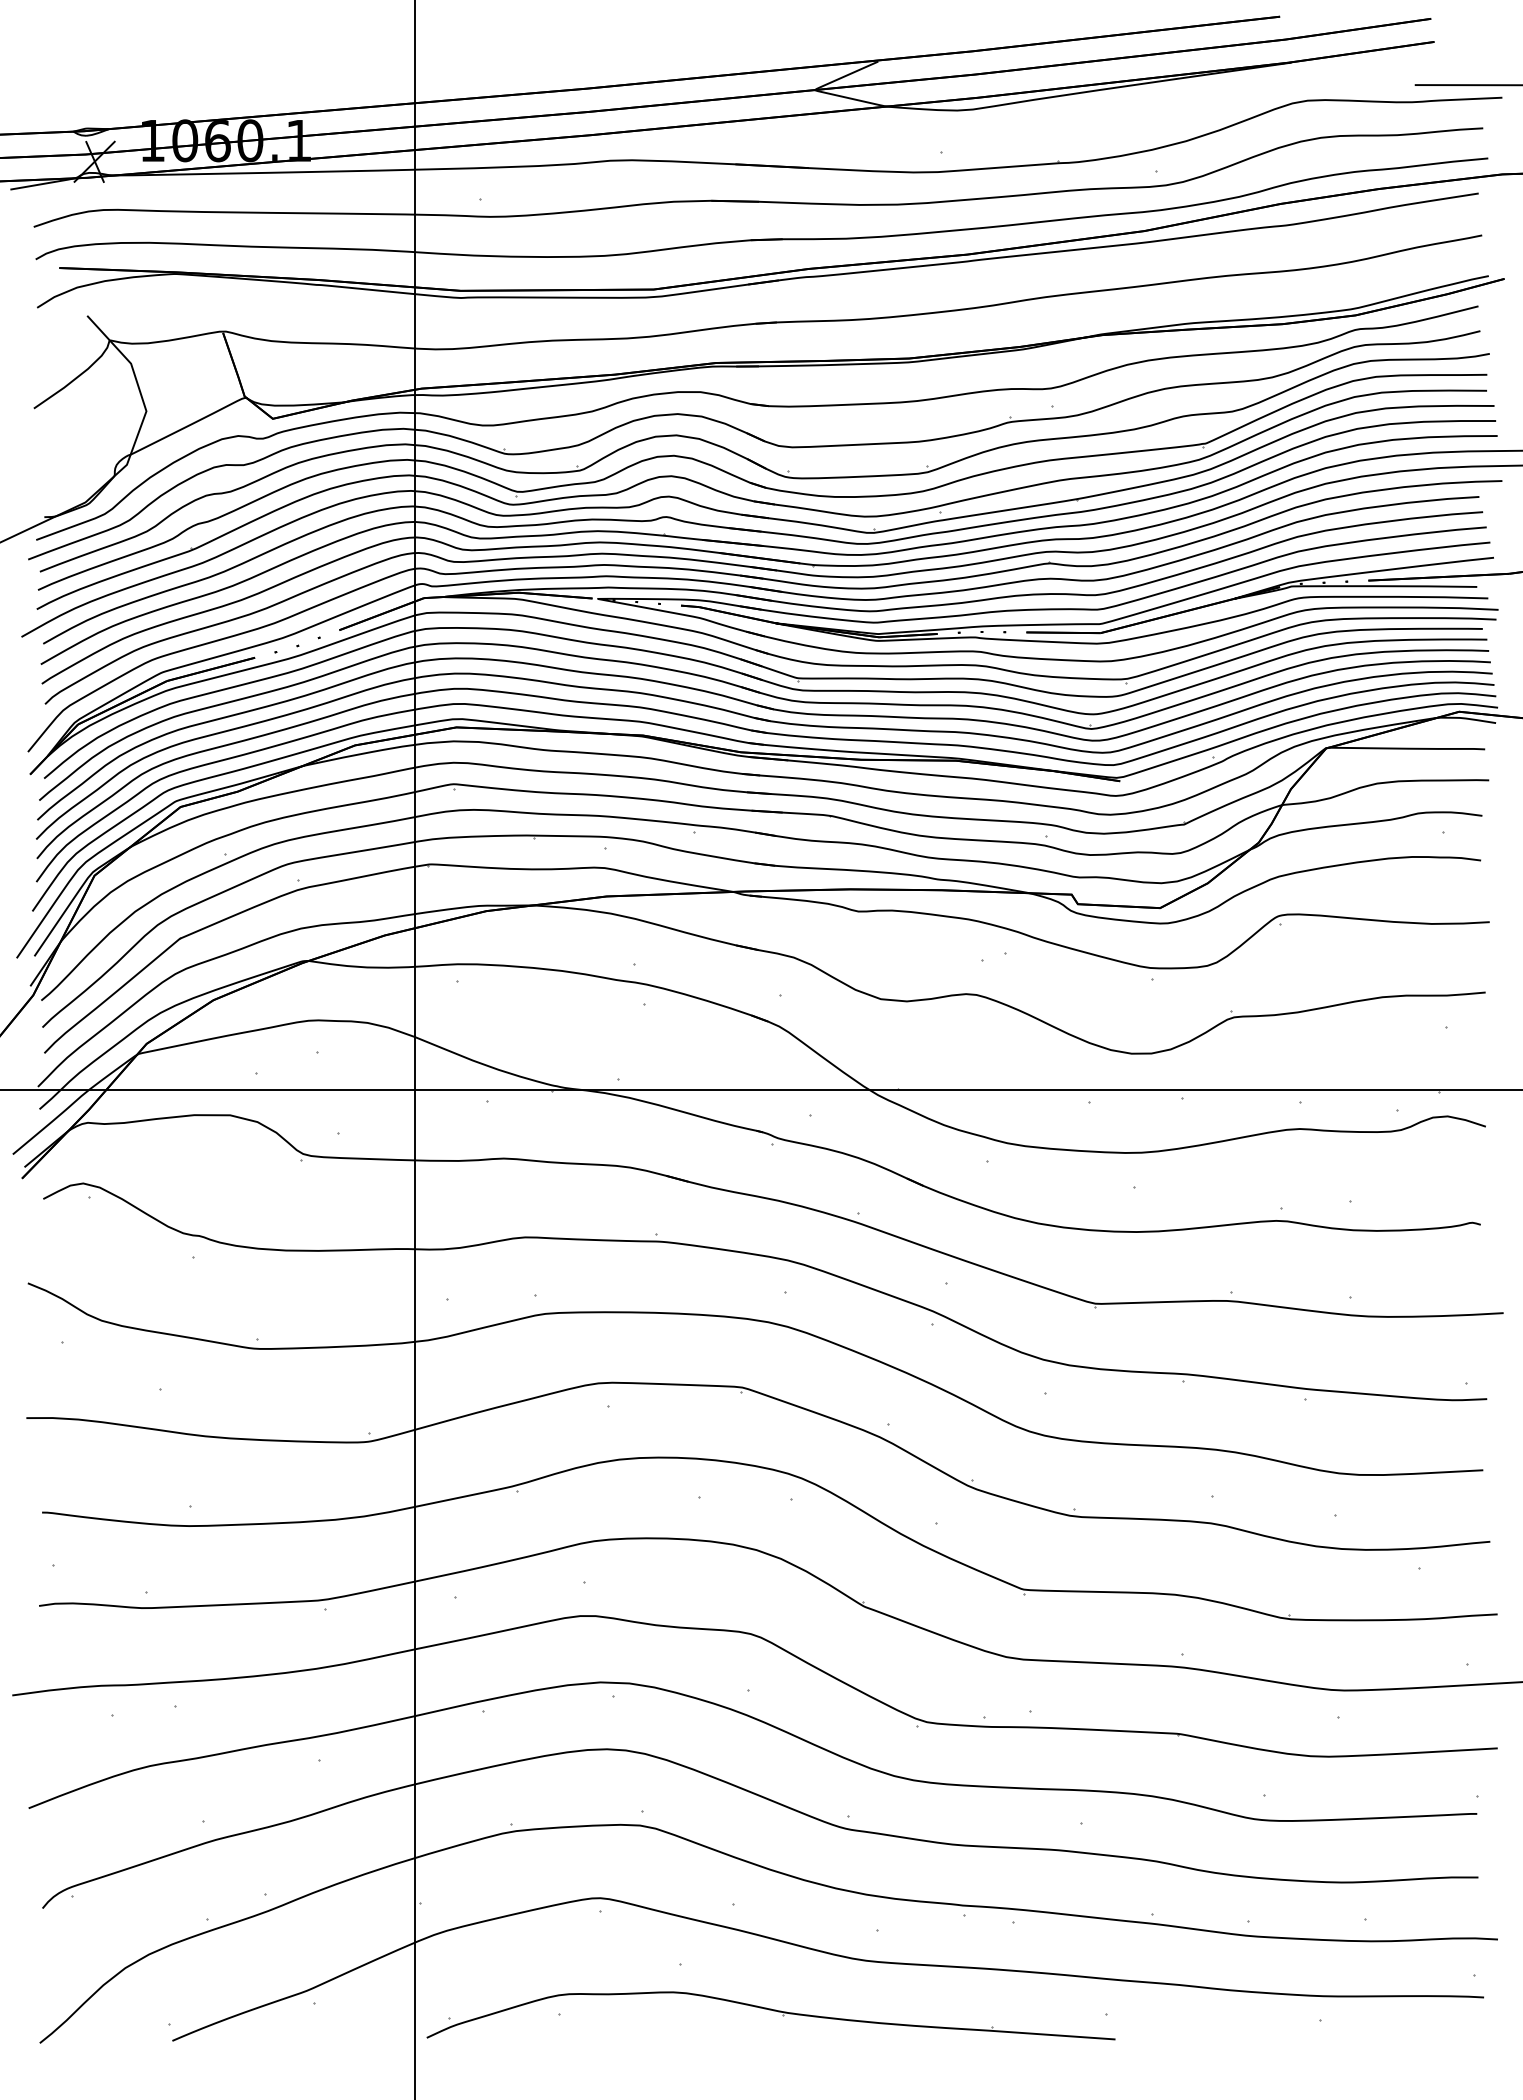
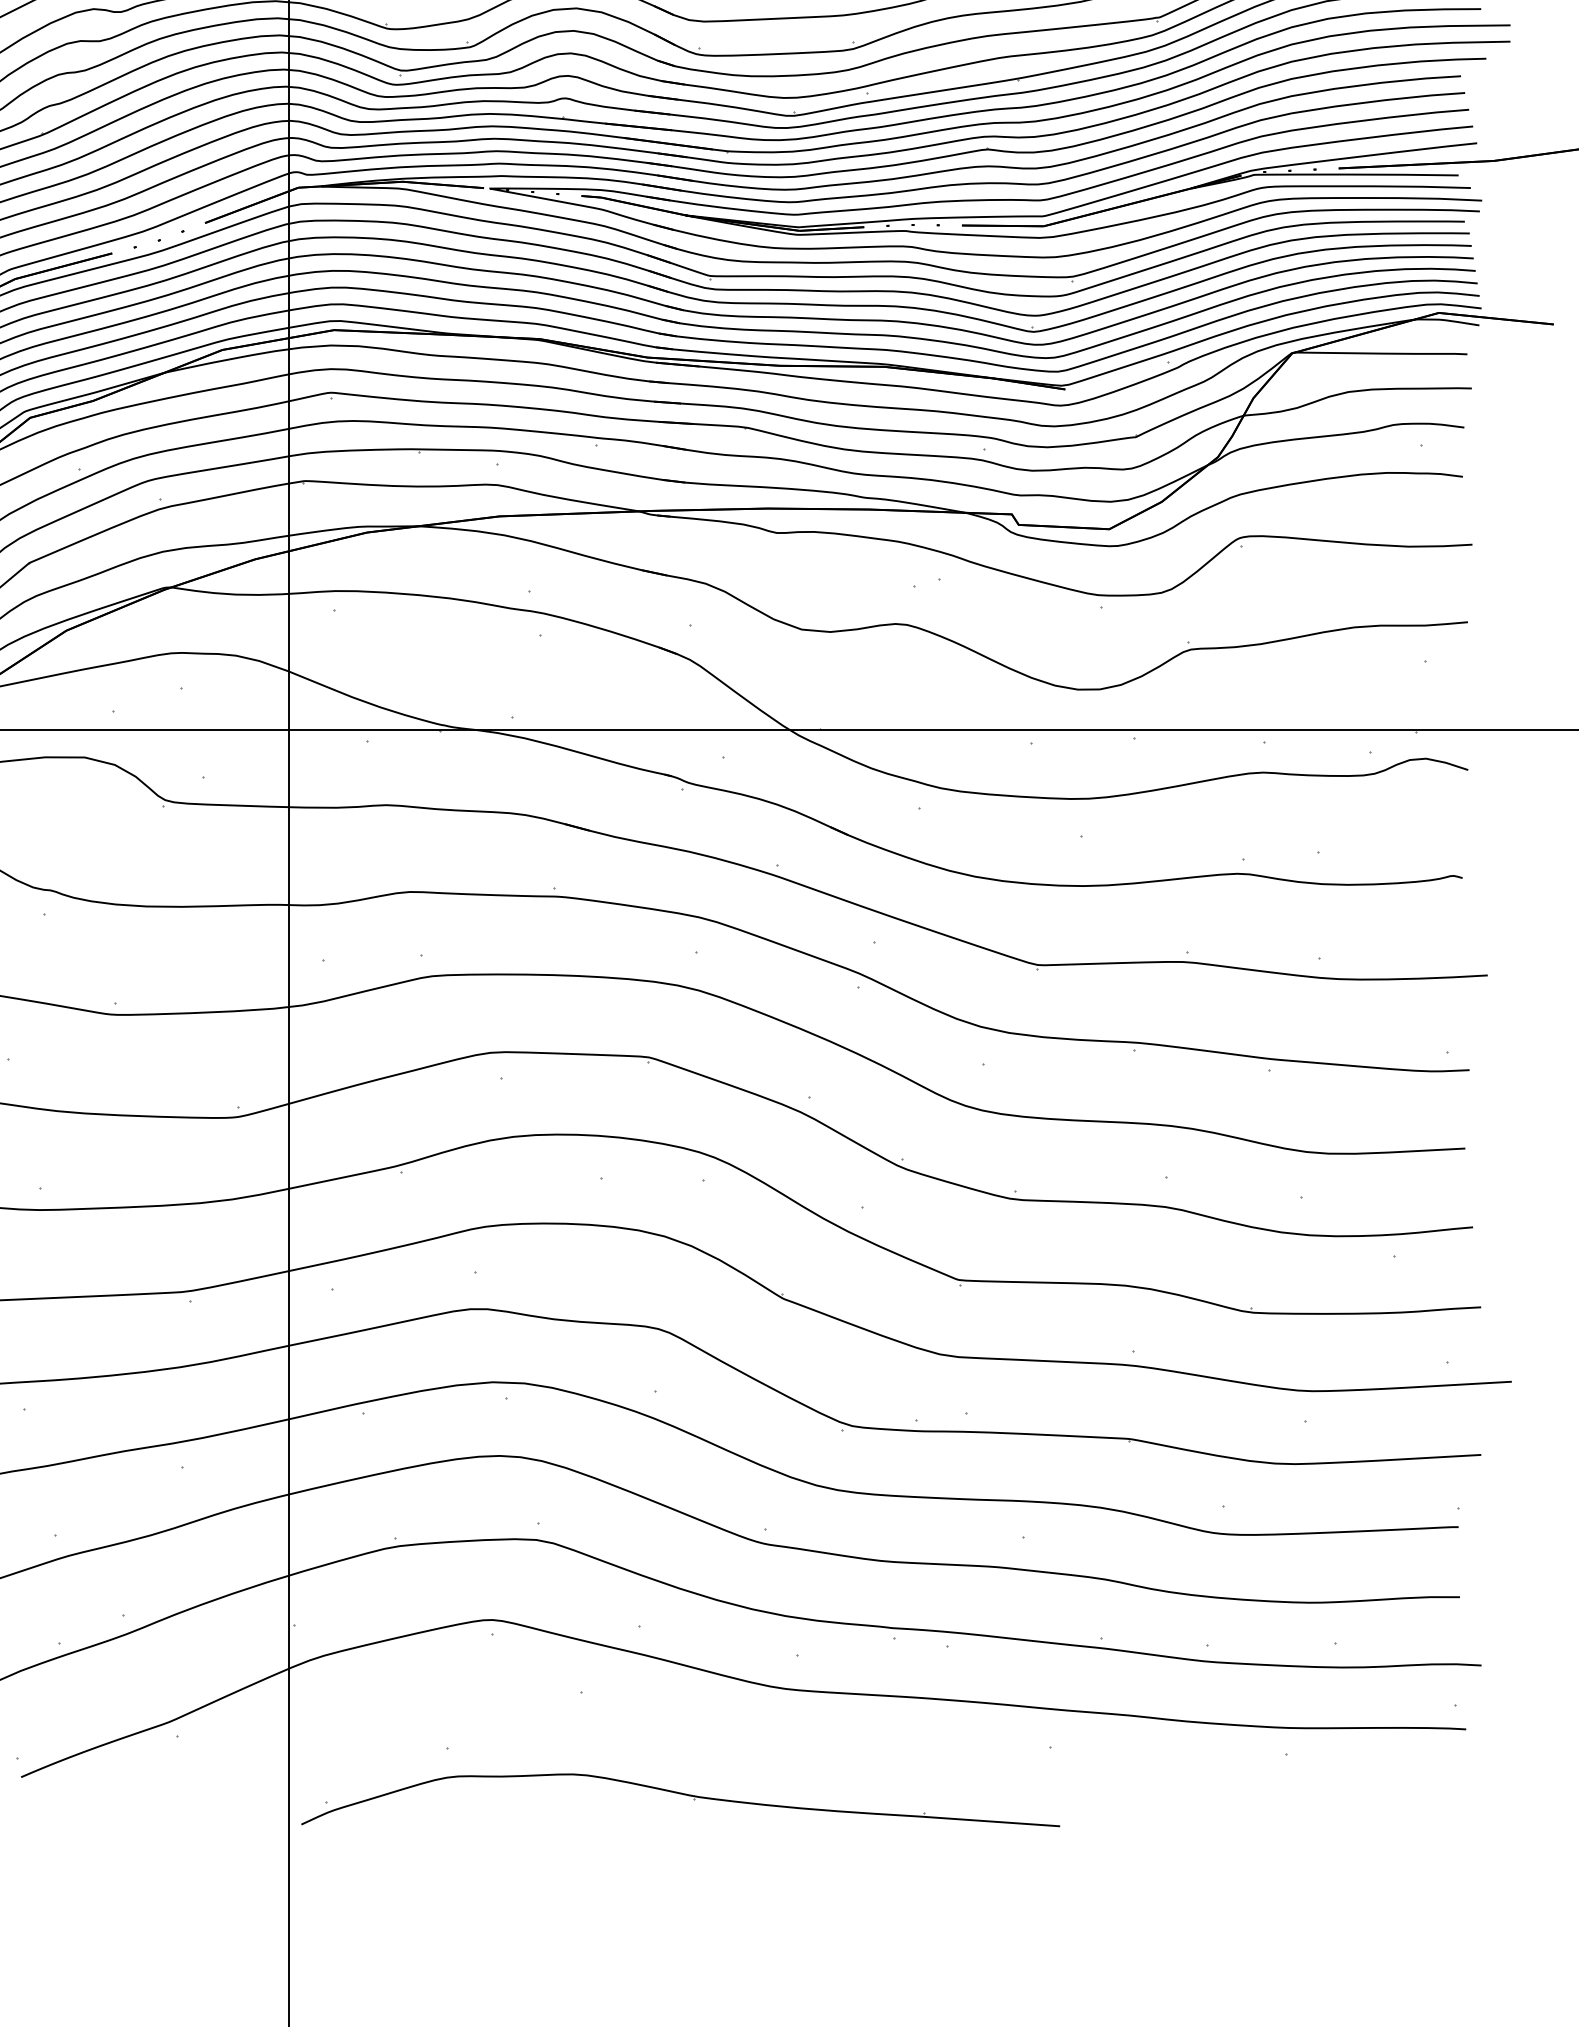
part: (770, 2015) -> (680, 1799), moved

